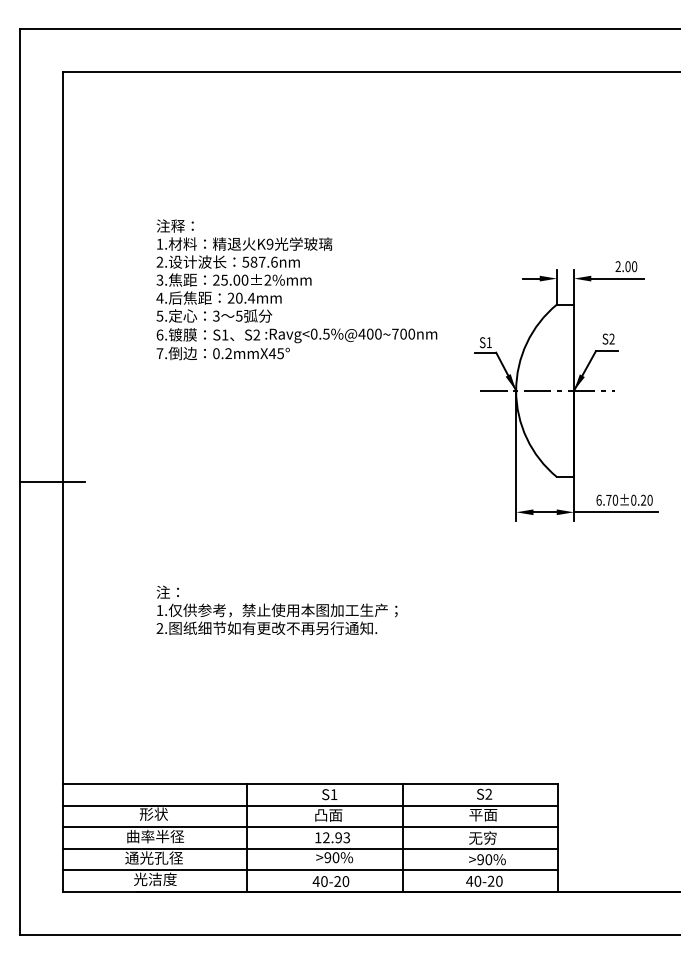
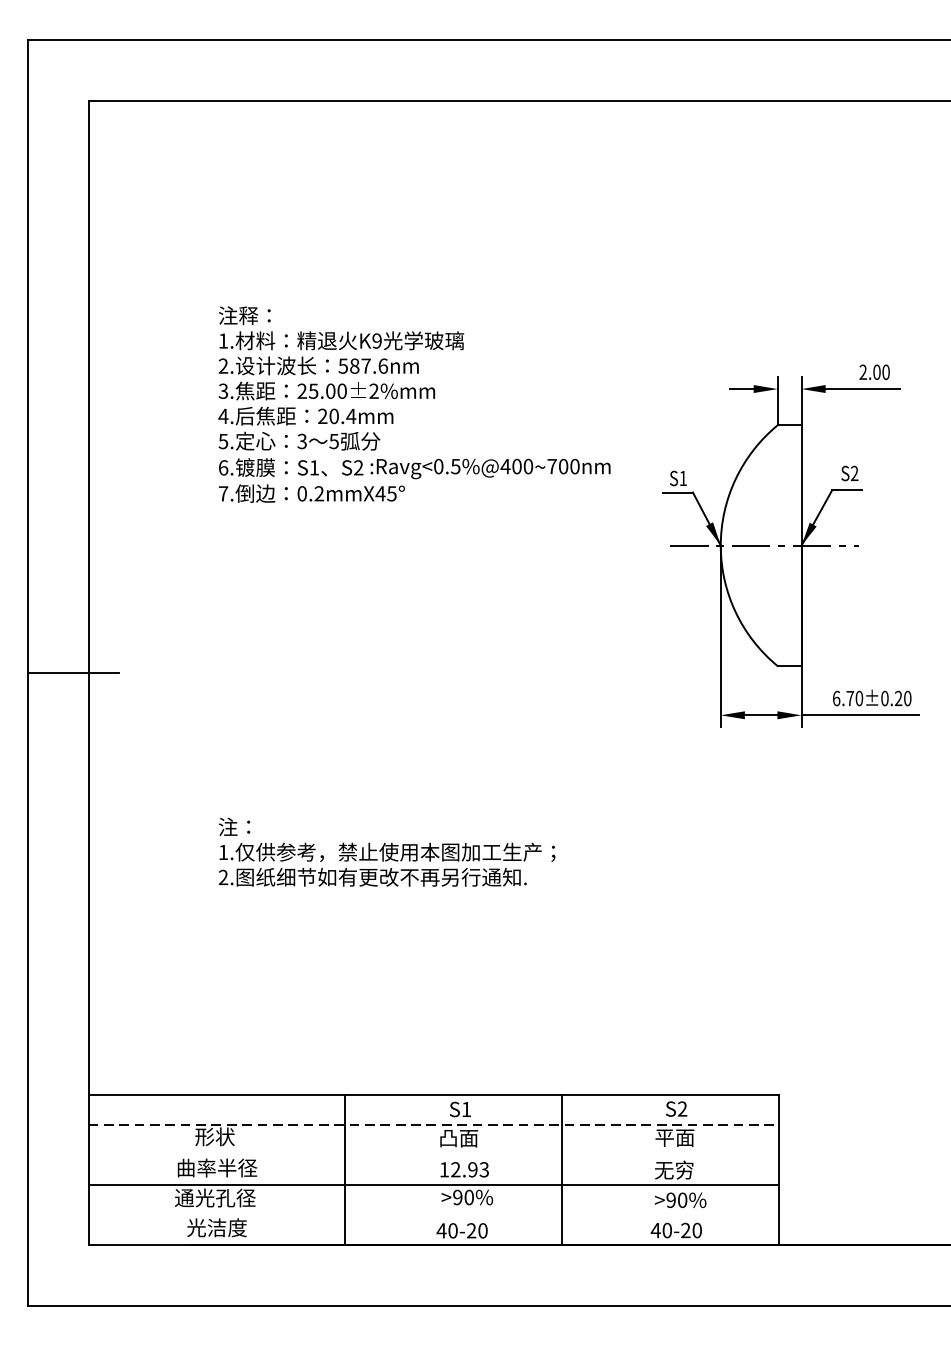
line: (311, 805) -> (435, 1124), solid -> dashed
line: (310, 827) -> (433, 1155), removed
line: (310, 870) -> (433, 1215), removed

